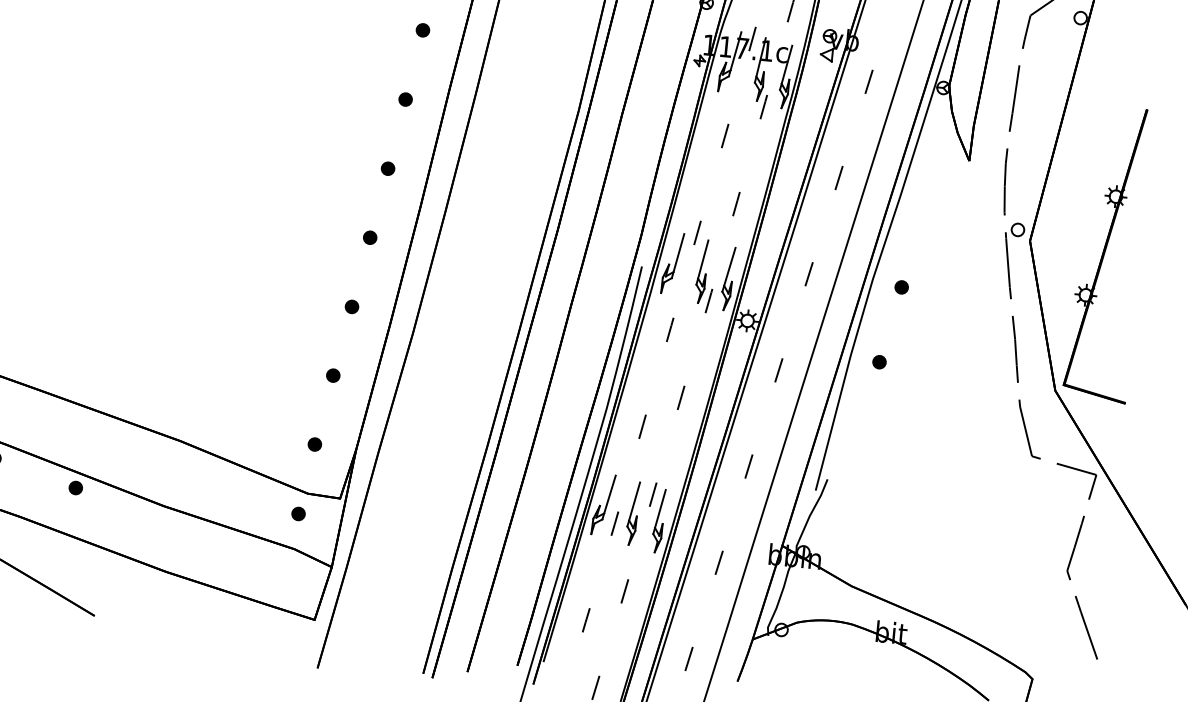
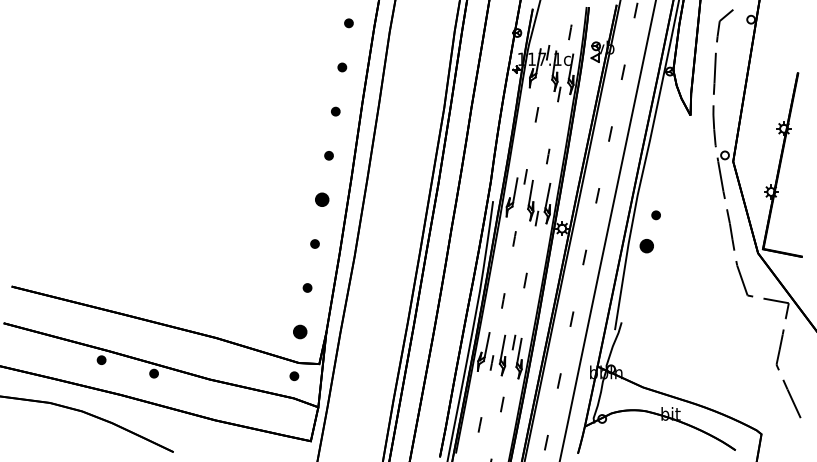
part: (369, 237) -> (321, 199), size x1.6
part: (900, 287) -> (655, 215), moved
part: (878, 362) -> (646, 246), size x1.6
part: (315, 443) -> (300, 331), size x1.6

